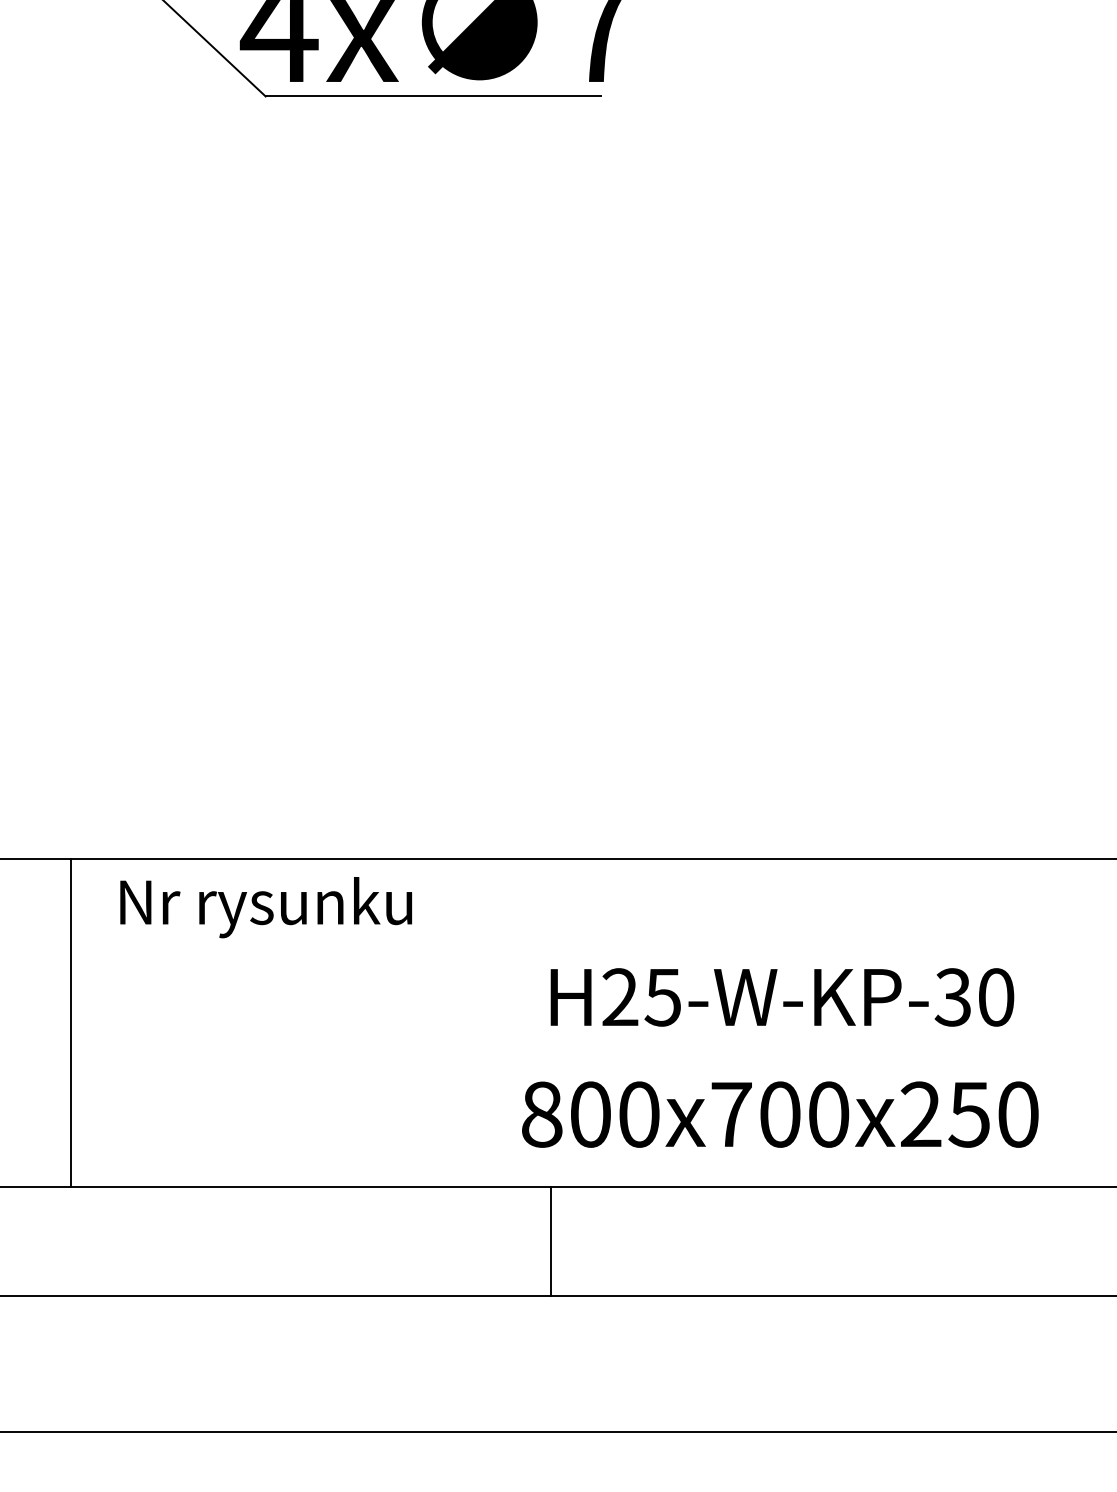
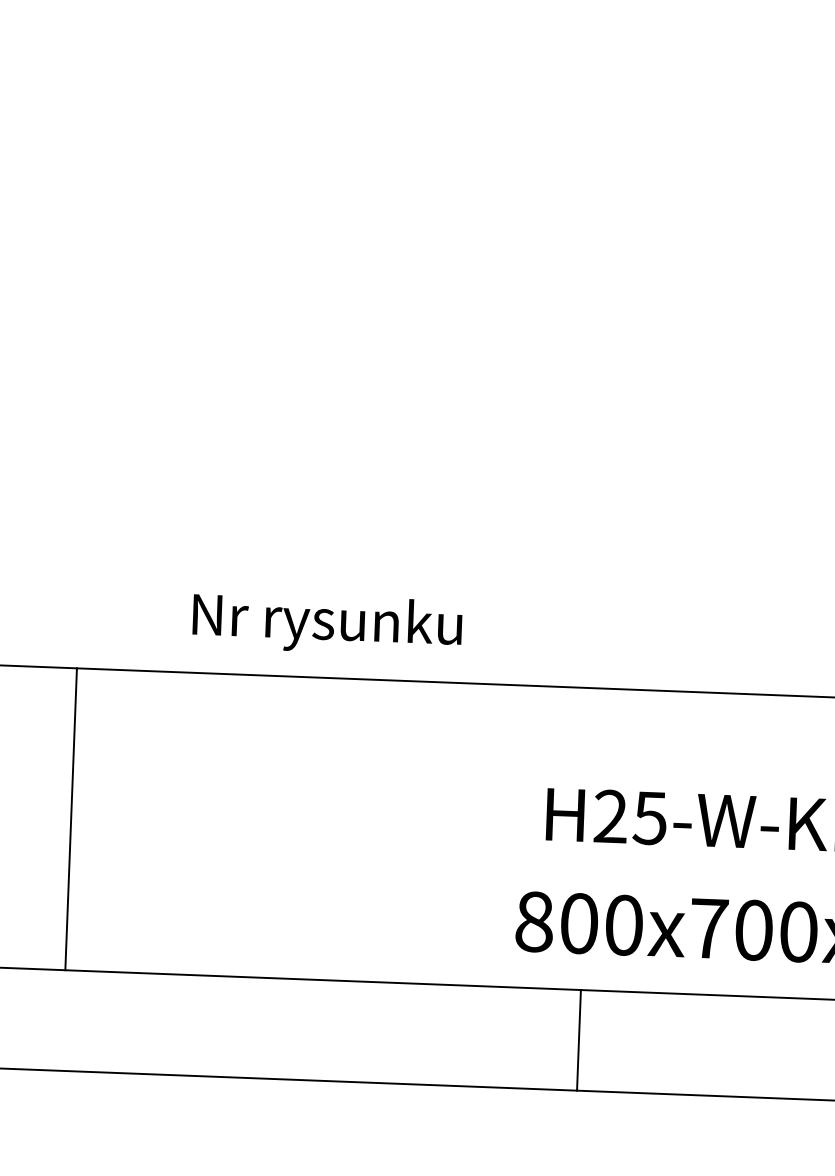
text: (265, 907) -> (326, 624), moved
line: (70, 1022) -> (71, 819), moved
line: (551, 1240) -> (579, 1039), moved

